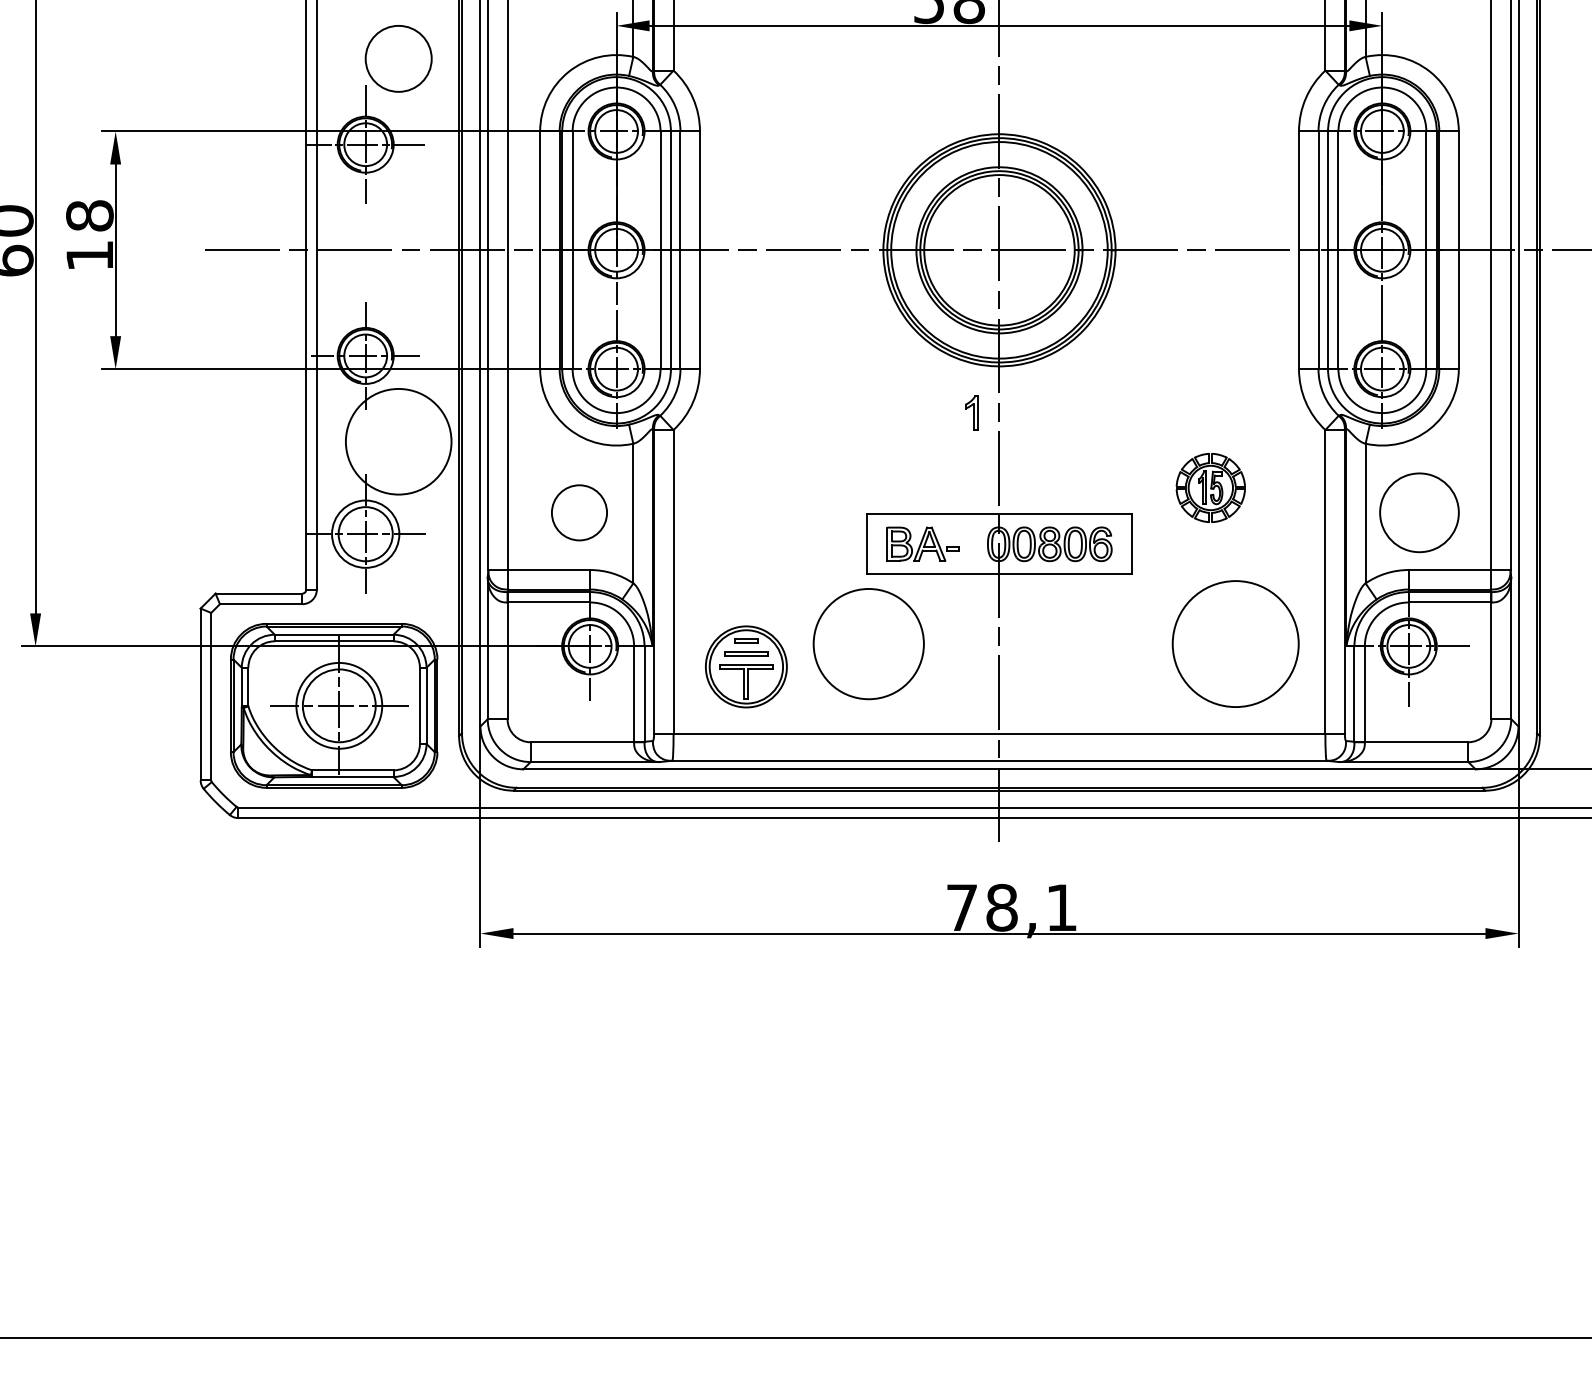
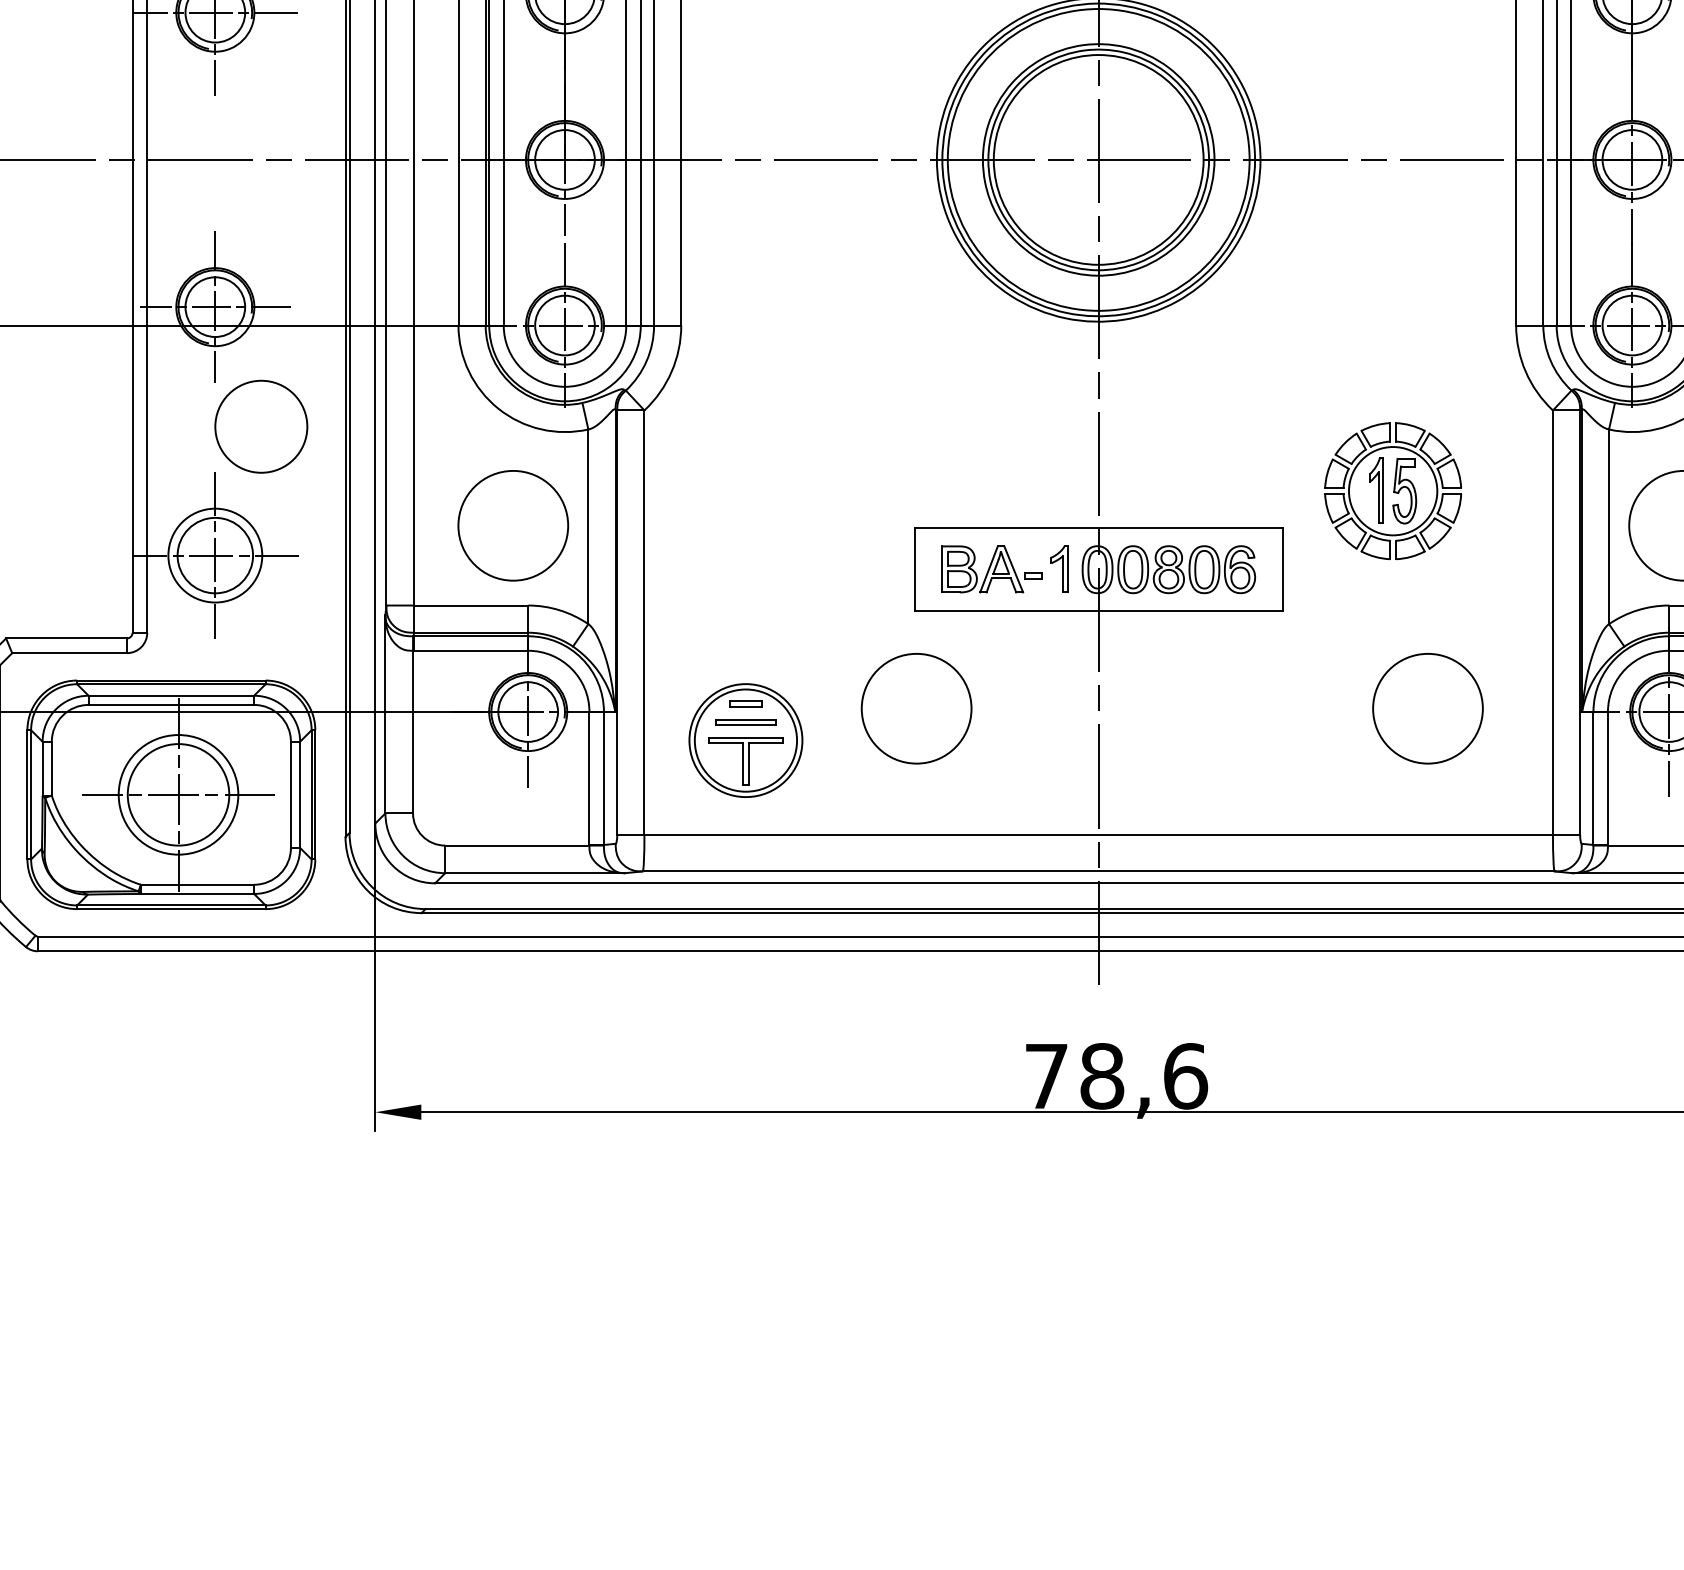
part: (971, 412) -> (1059, 568), moved
circle: (398, 441) -> (261, 426), size x0.62
part: (1210, 487) -> (1392, 490), size x1.43
circle: (579, 512) -> (513, 525), size x1.43
circle: (868, 643) -> (916, 707), size x0.71
circle: (1235, 643) -> (1427, 707), size x0.62
text: (1061, 907) -> (1185, 1075), 78,1 -> 78,6

